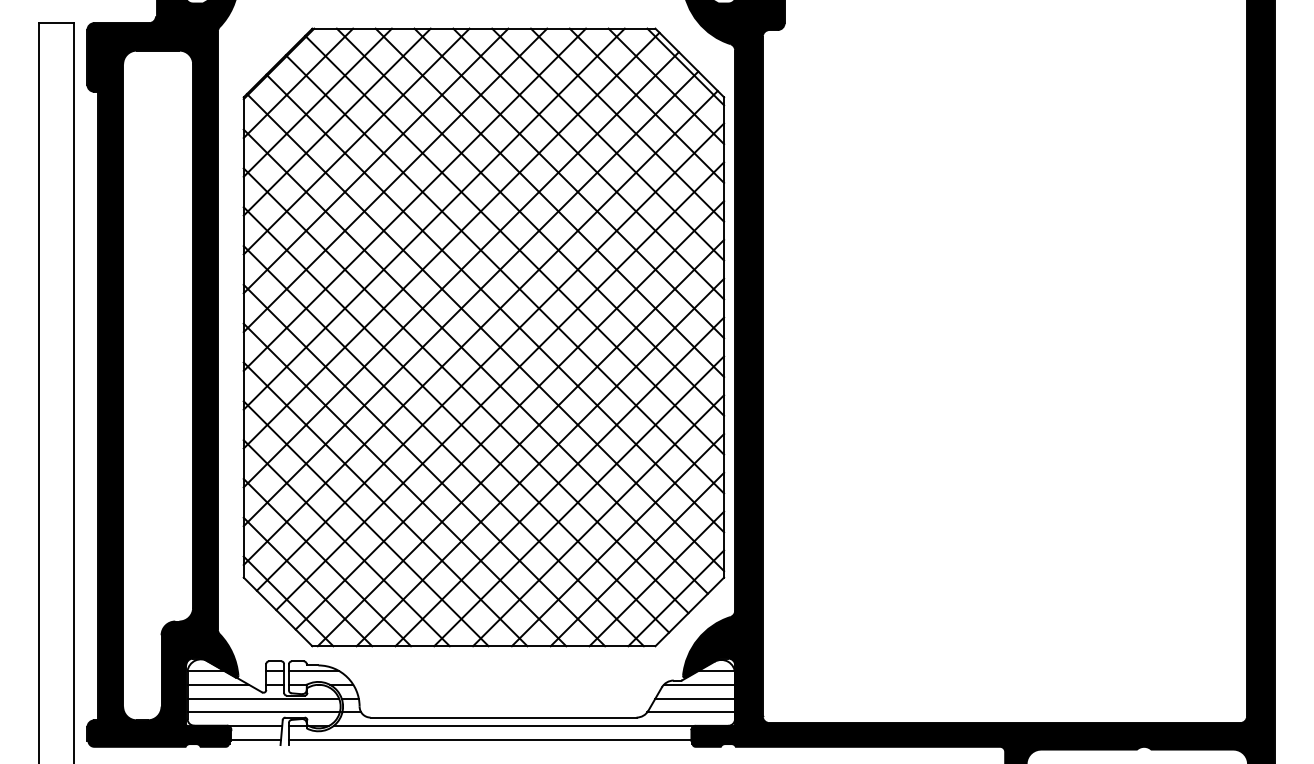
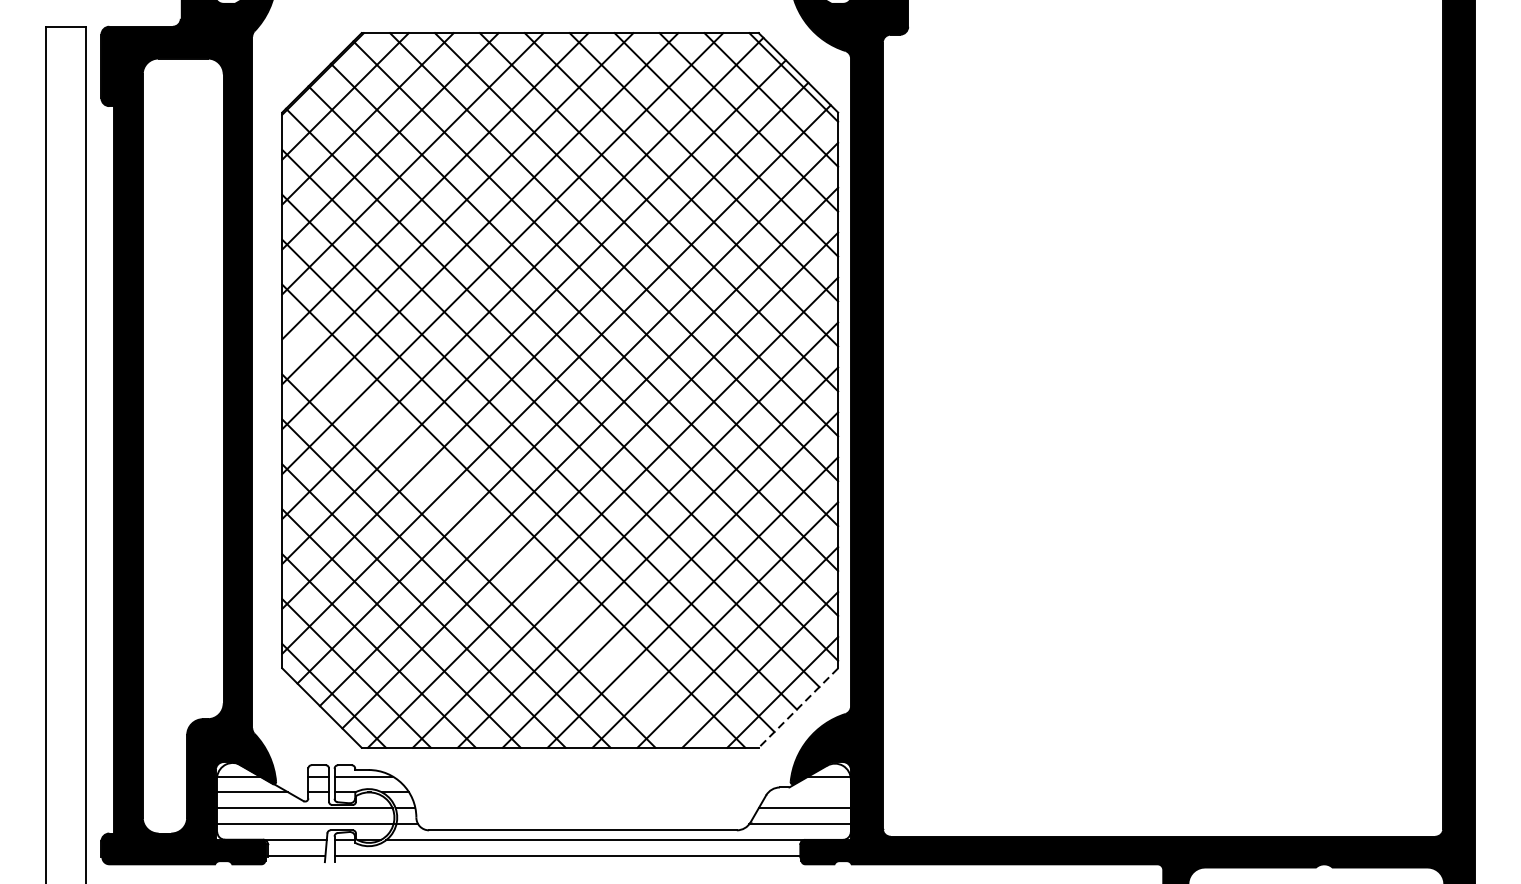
line: (424, 465) -> (491, 538), removed
line: (689, 611) -> (798, 707), solid -> dashed
line: (699, 684) -> (809, 792), removed

